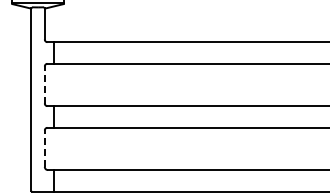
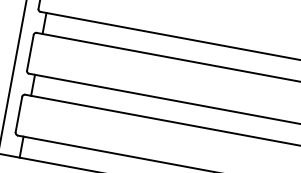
line: (44, 84) -> (30, 52), dashed -> solid
line: (44, 148) -> (18, 114), dashed -> solid

